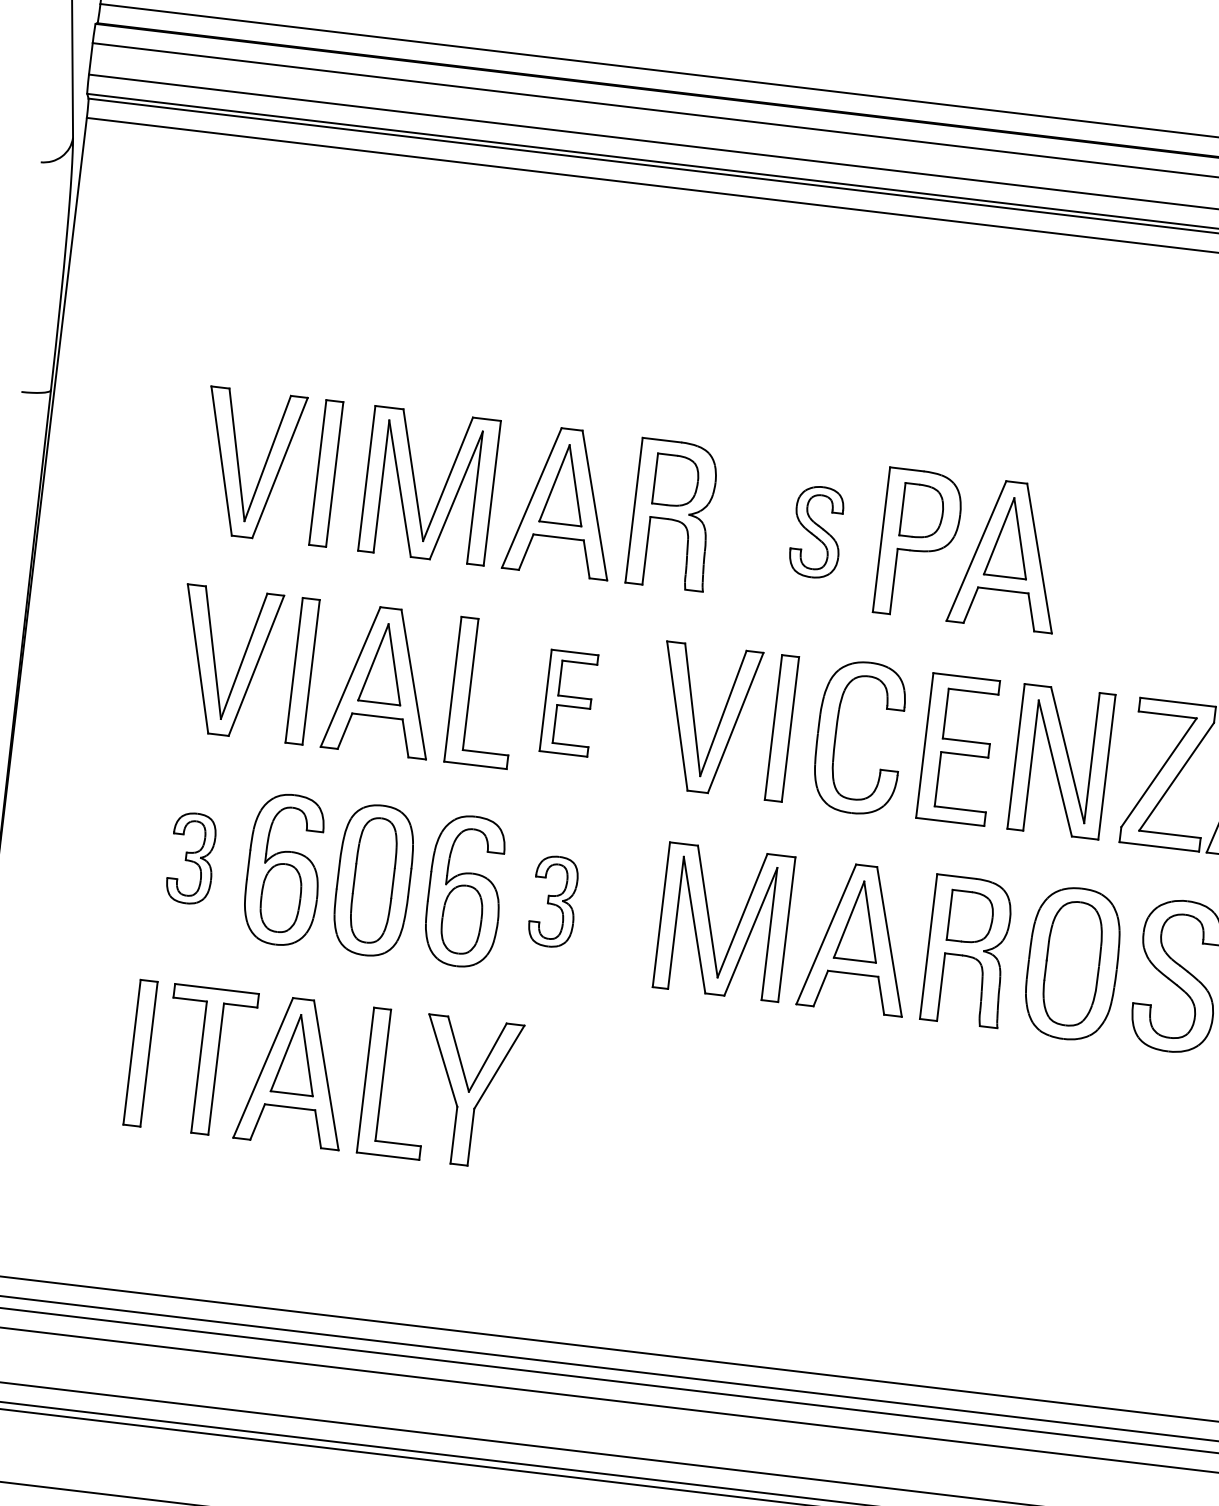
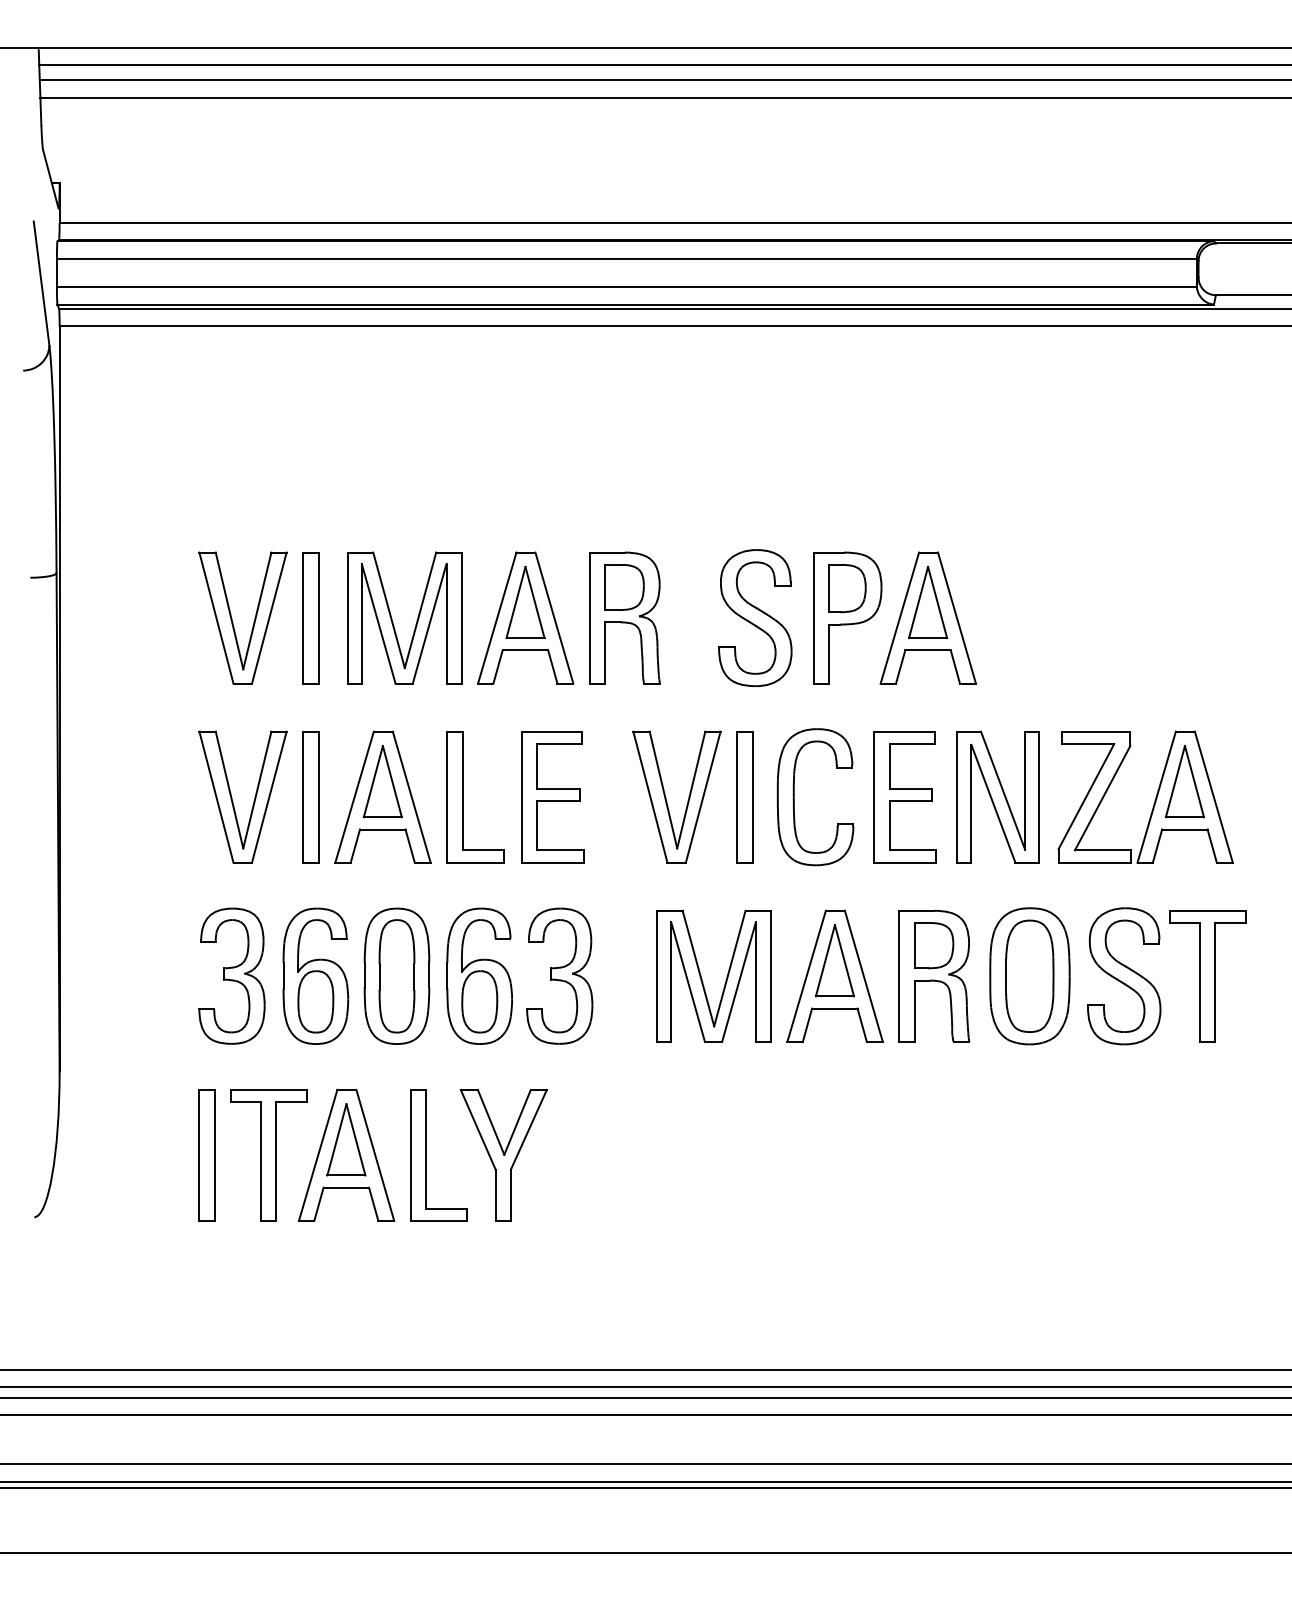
part: (816, 532) -> (755, 618), size x1.67
part: (569, 703) -> (552, 797), size x1.43
part: (191, 857) -> (231, 975), size x1.67
part: (553, 900) -> (559, 975), size x1.67

